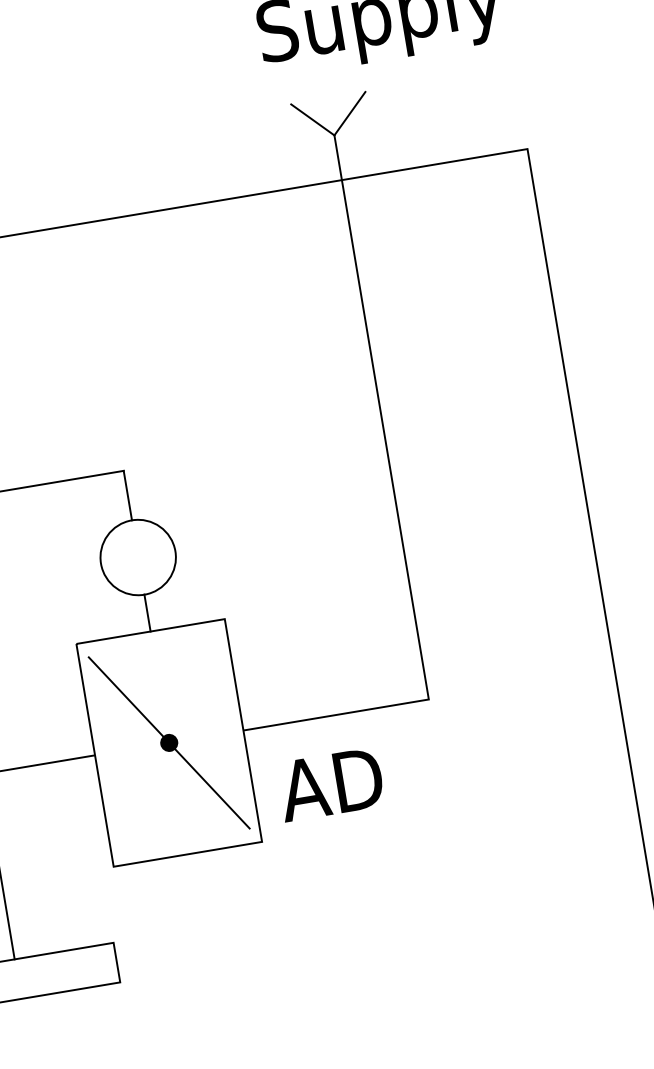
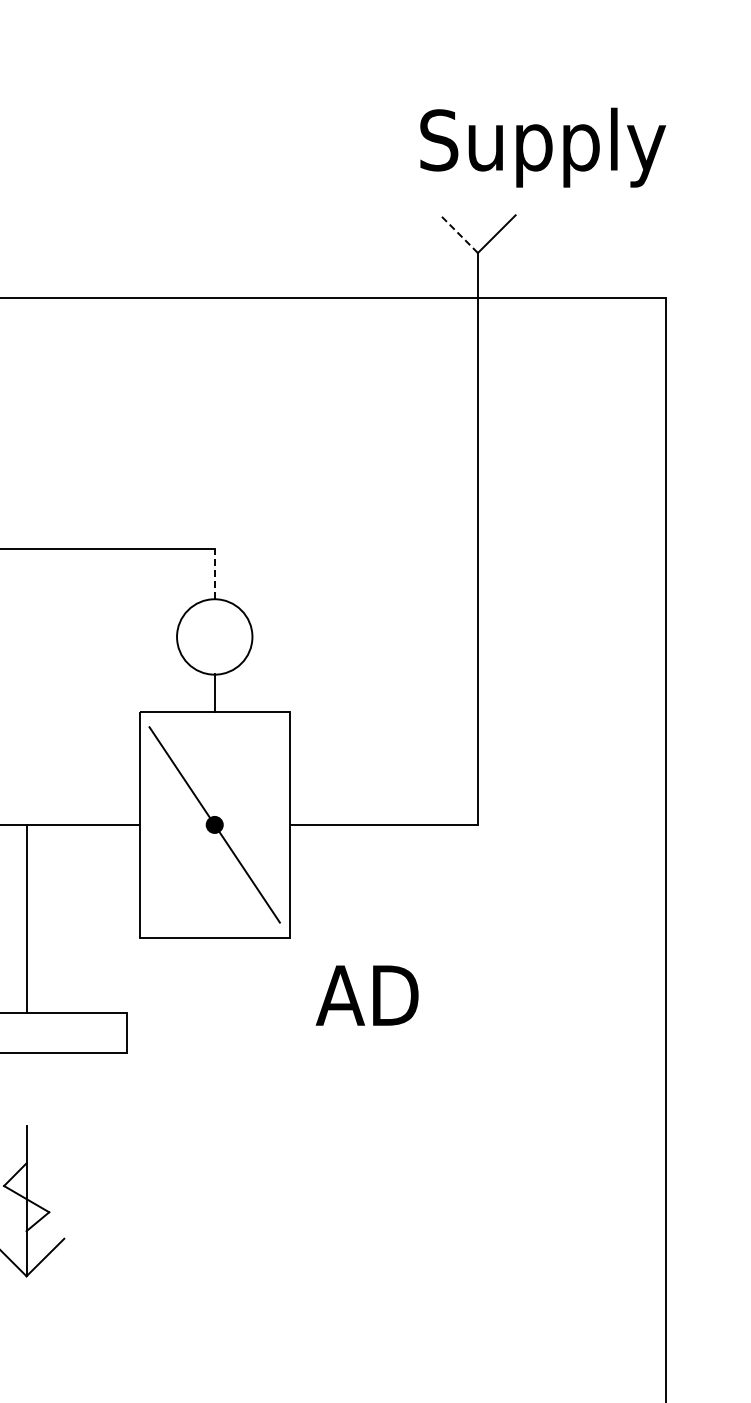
line: (313, 120) -> (459, 234), solid -> dashed
line: (127, 494) -> (214, 573), solid -> dashed
text: (330, 784) -> (366, 995), moved

